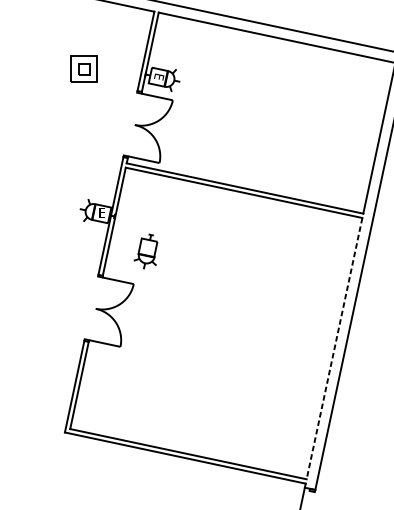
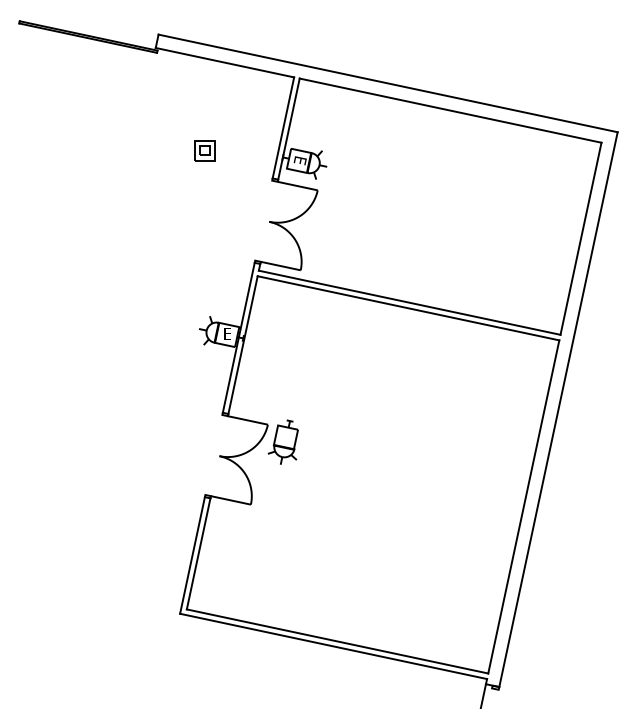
part: (84, 69) -> (204, 150), size x0.62
part: (145, 251) -> (282, 441), moved
line: (334, 349) -> (523, 507), dashed -> solid

